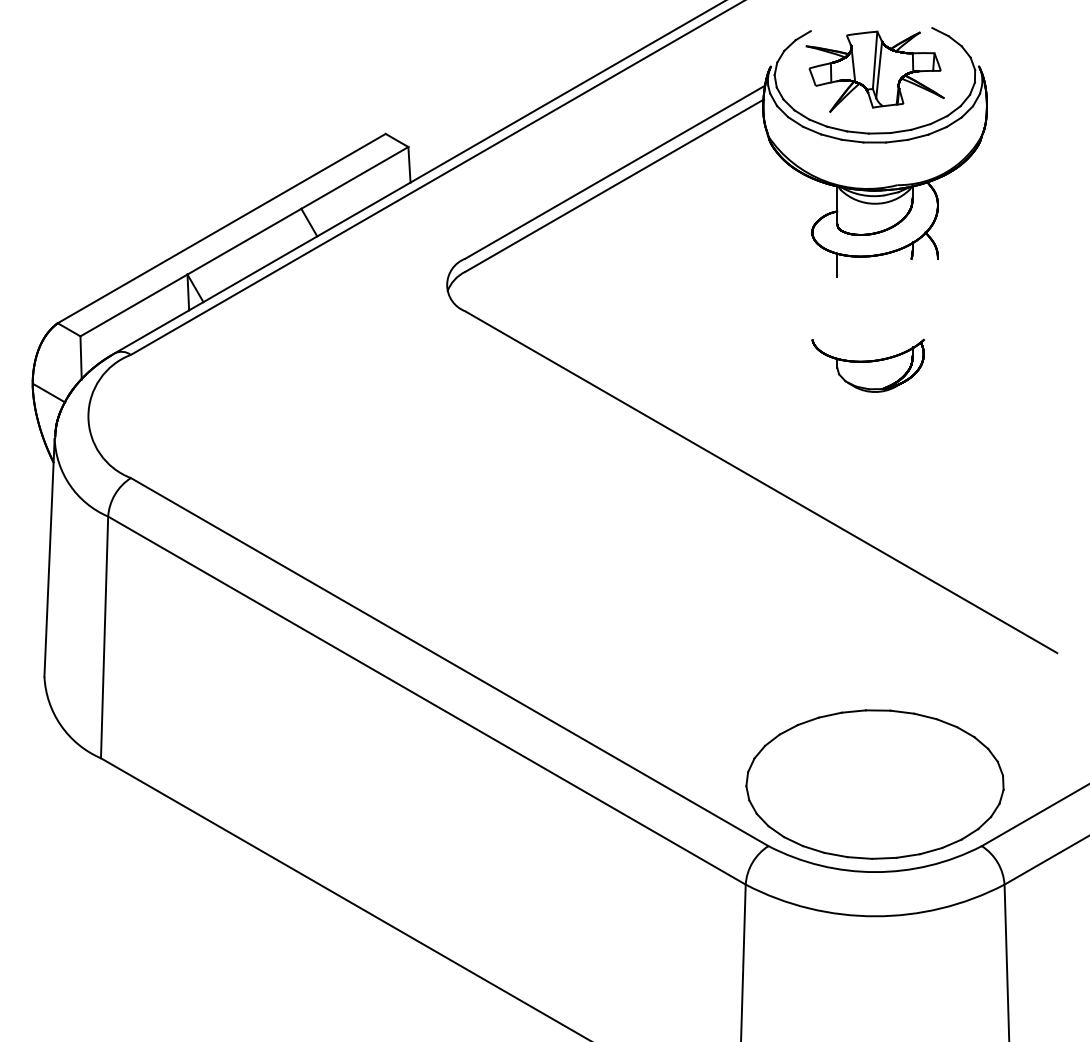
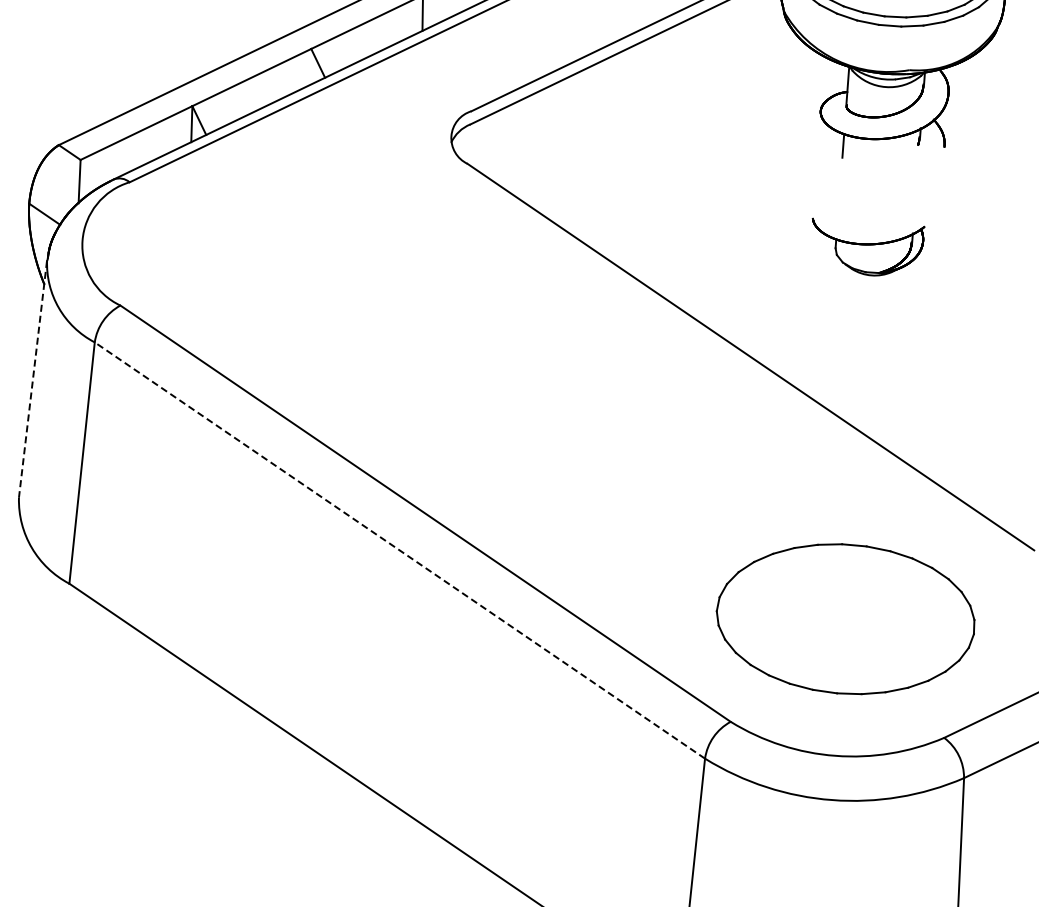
line: (49, 557) -> (32, 378), solid -> dashed
line: (426, 700) -> (399, 550), solid -> dashed
part: (874, 784) -> (845, 619), moved

